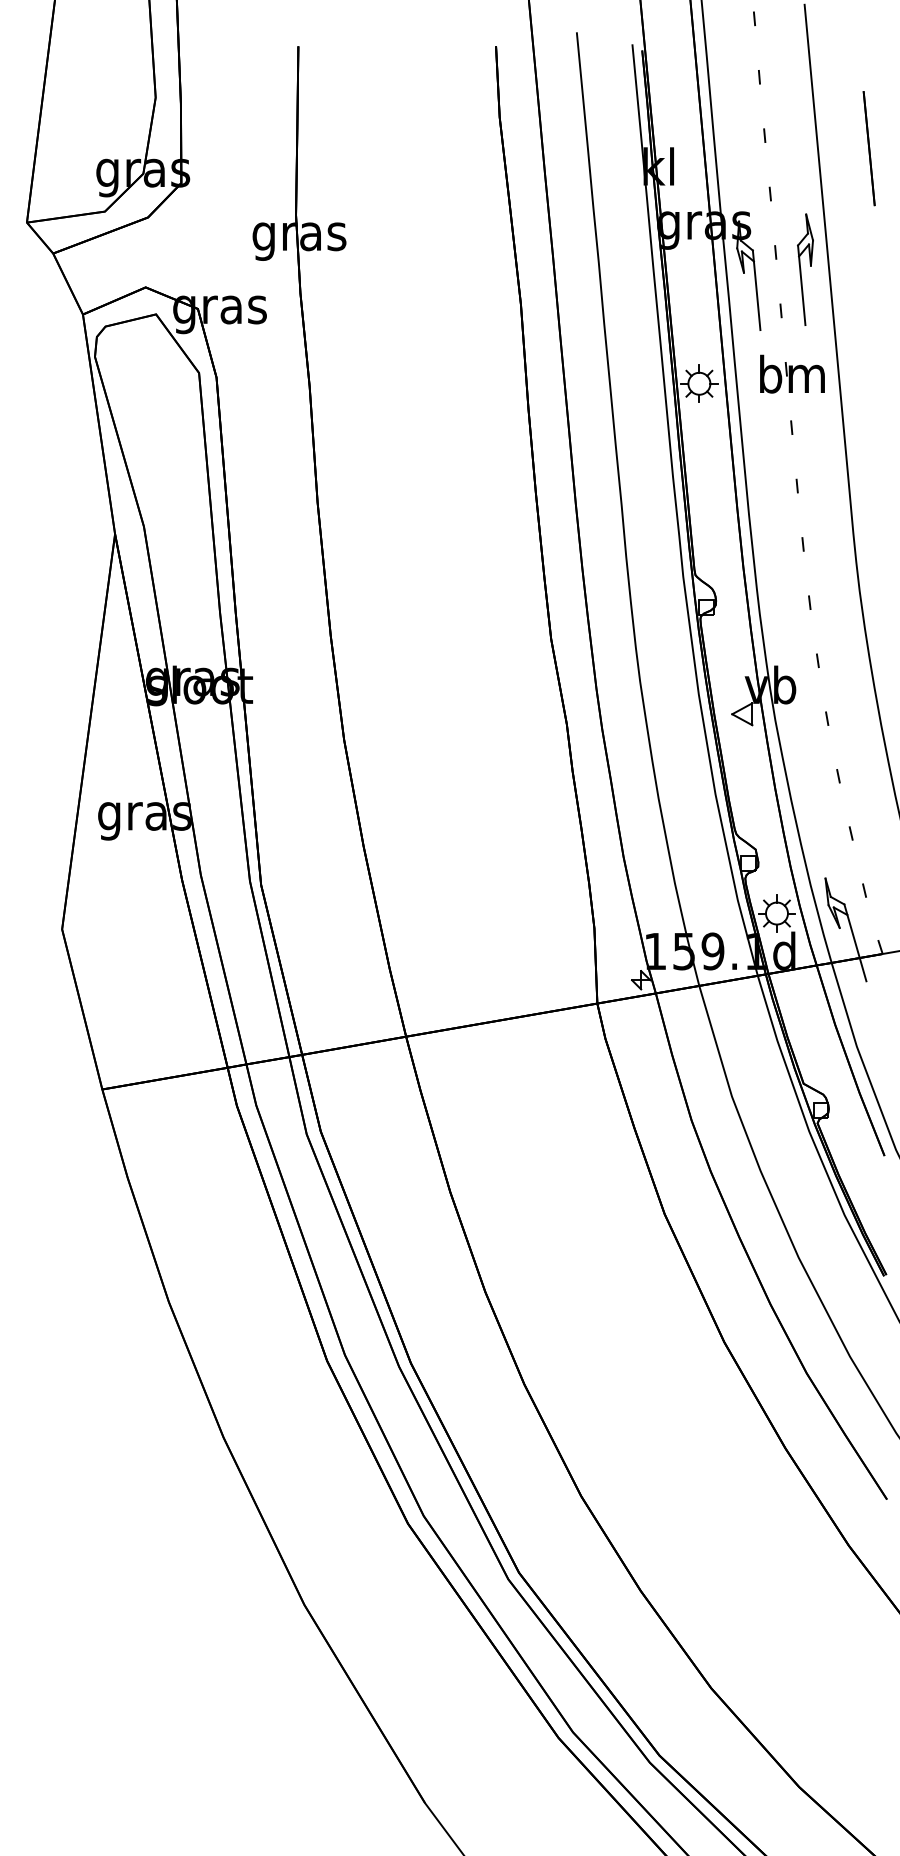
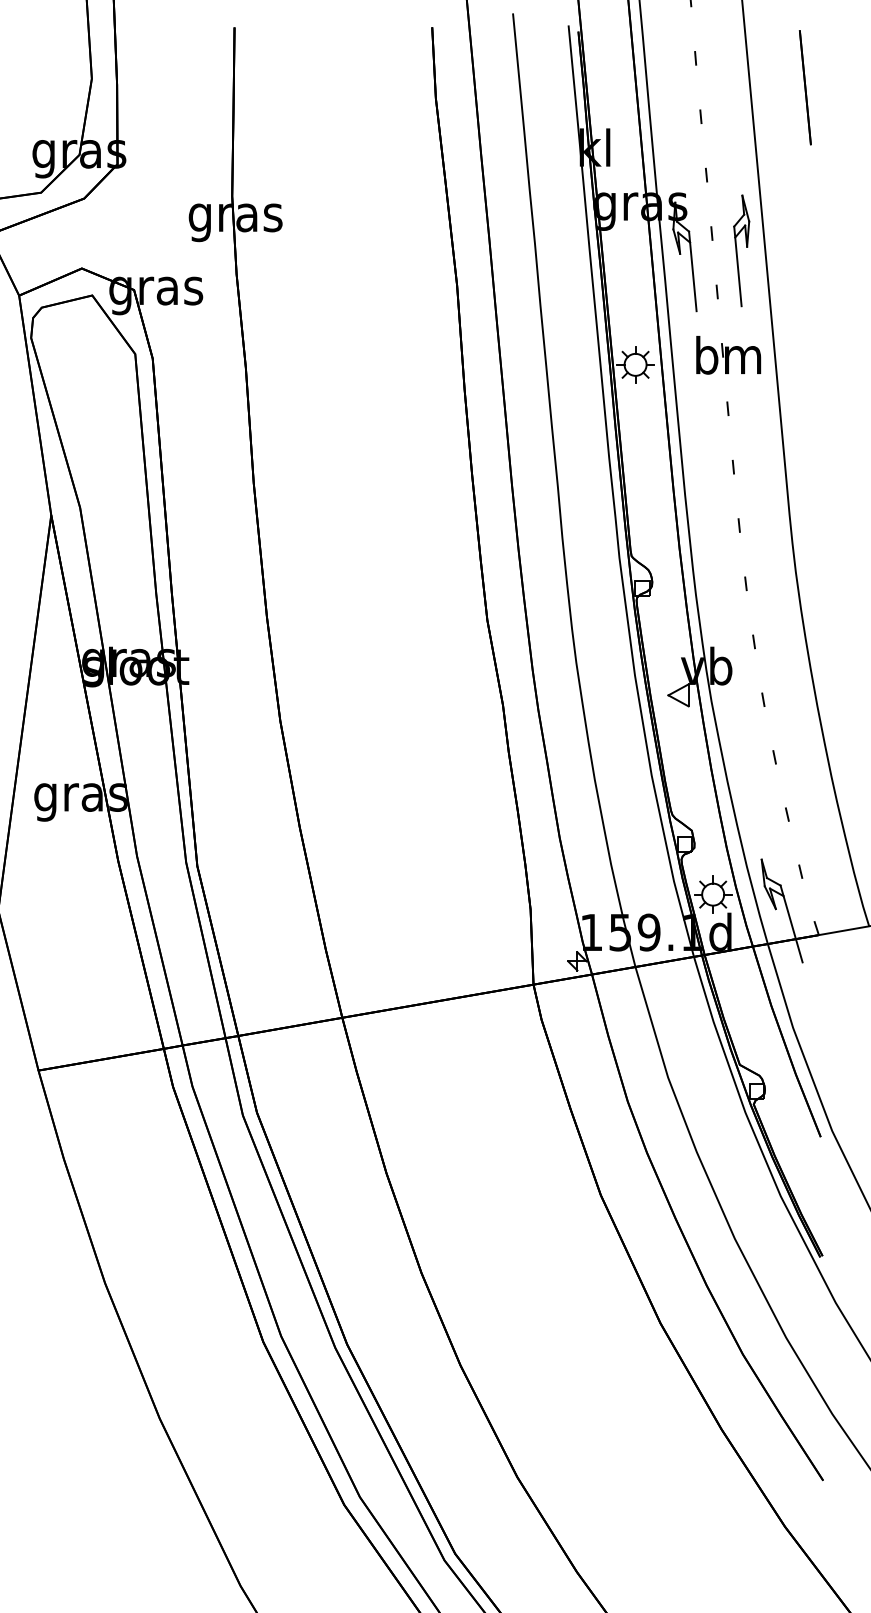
line: (868, 148) -> (804, 87), moved

